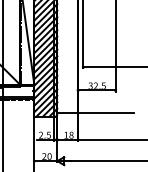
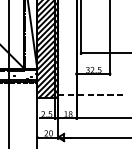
line: (95, 113) -> (92, 94), solid -> dashed

